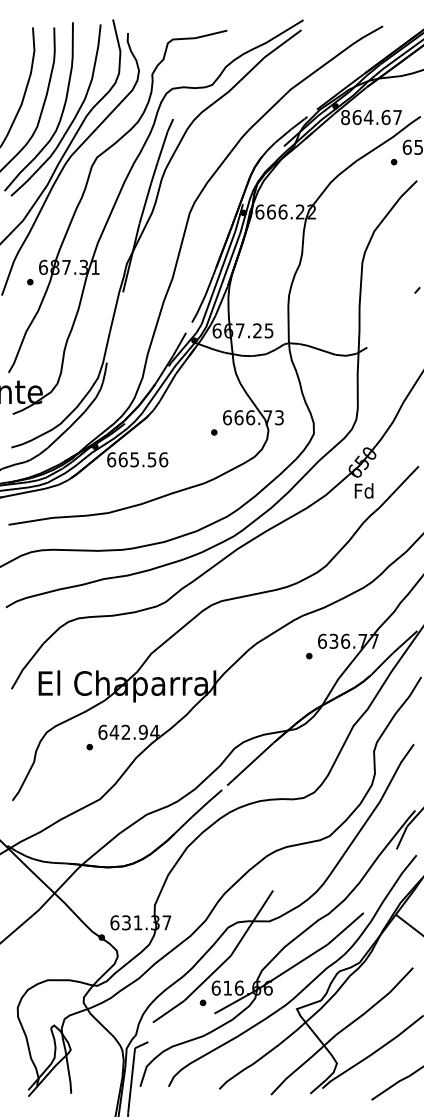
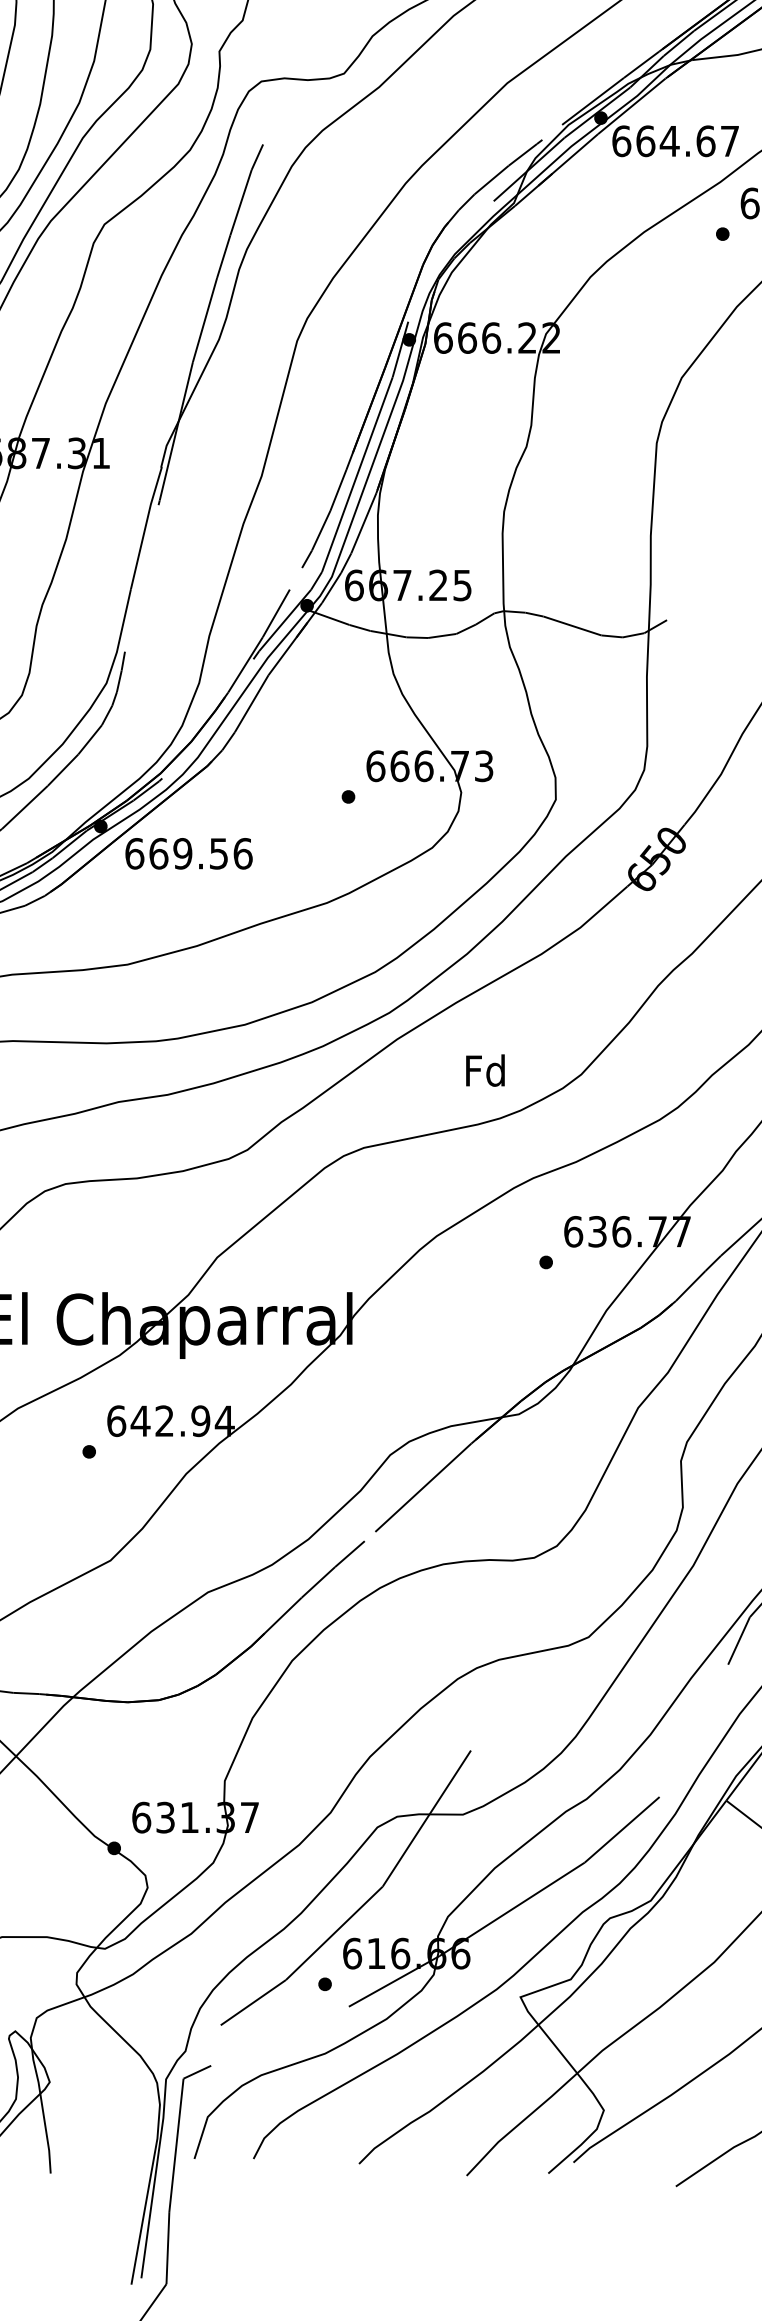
text: (345, 117) -> (621, 141), 864.67 -> 664.67
text: (134, 459) -> (182, 853), 665.56 -> 669.56
text: (363, 490) -> (484, 1069), moved

